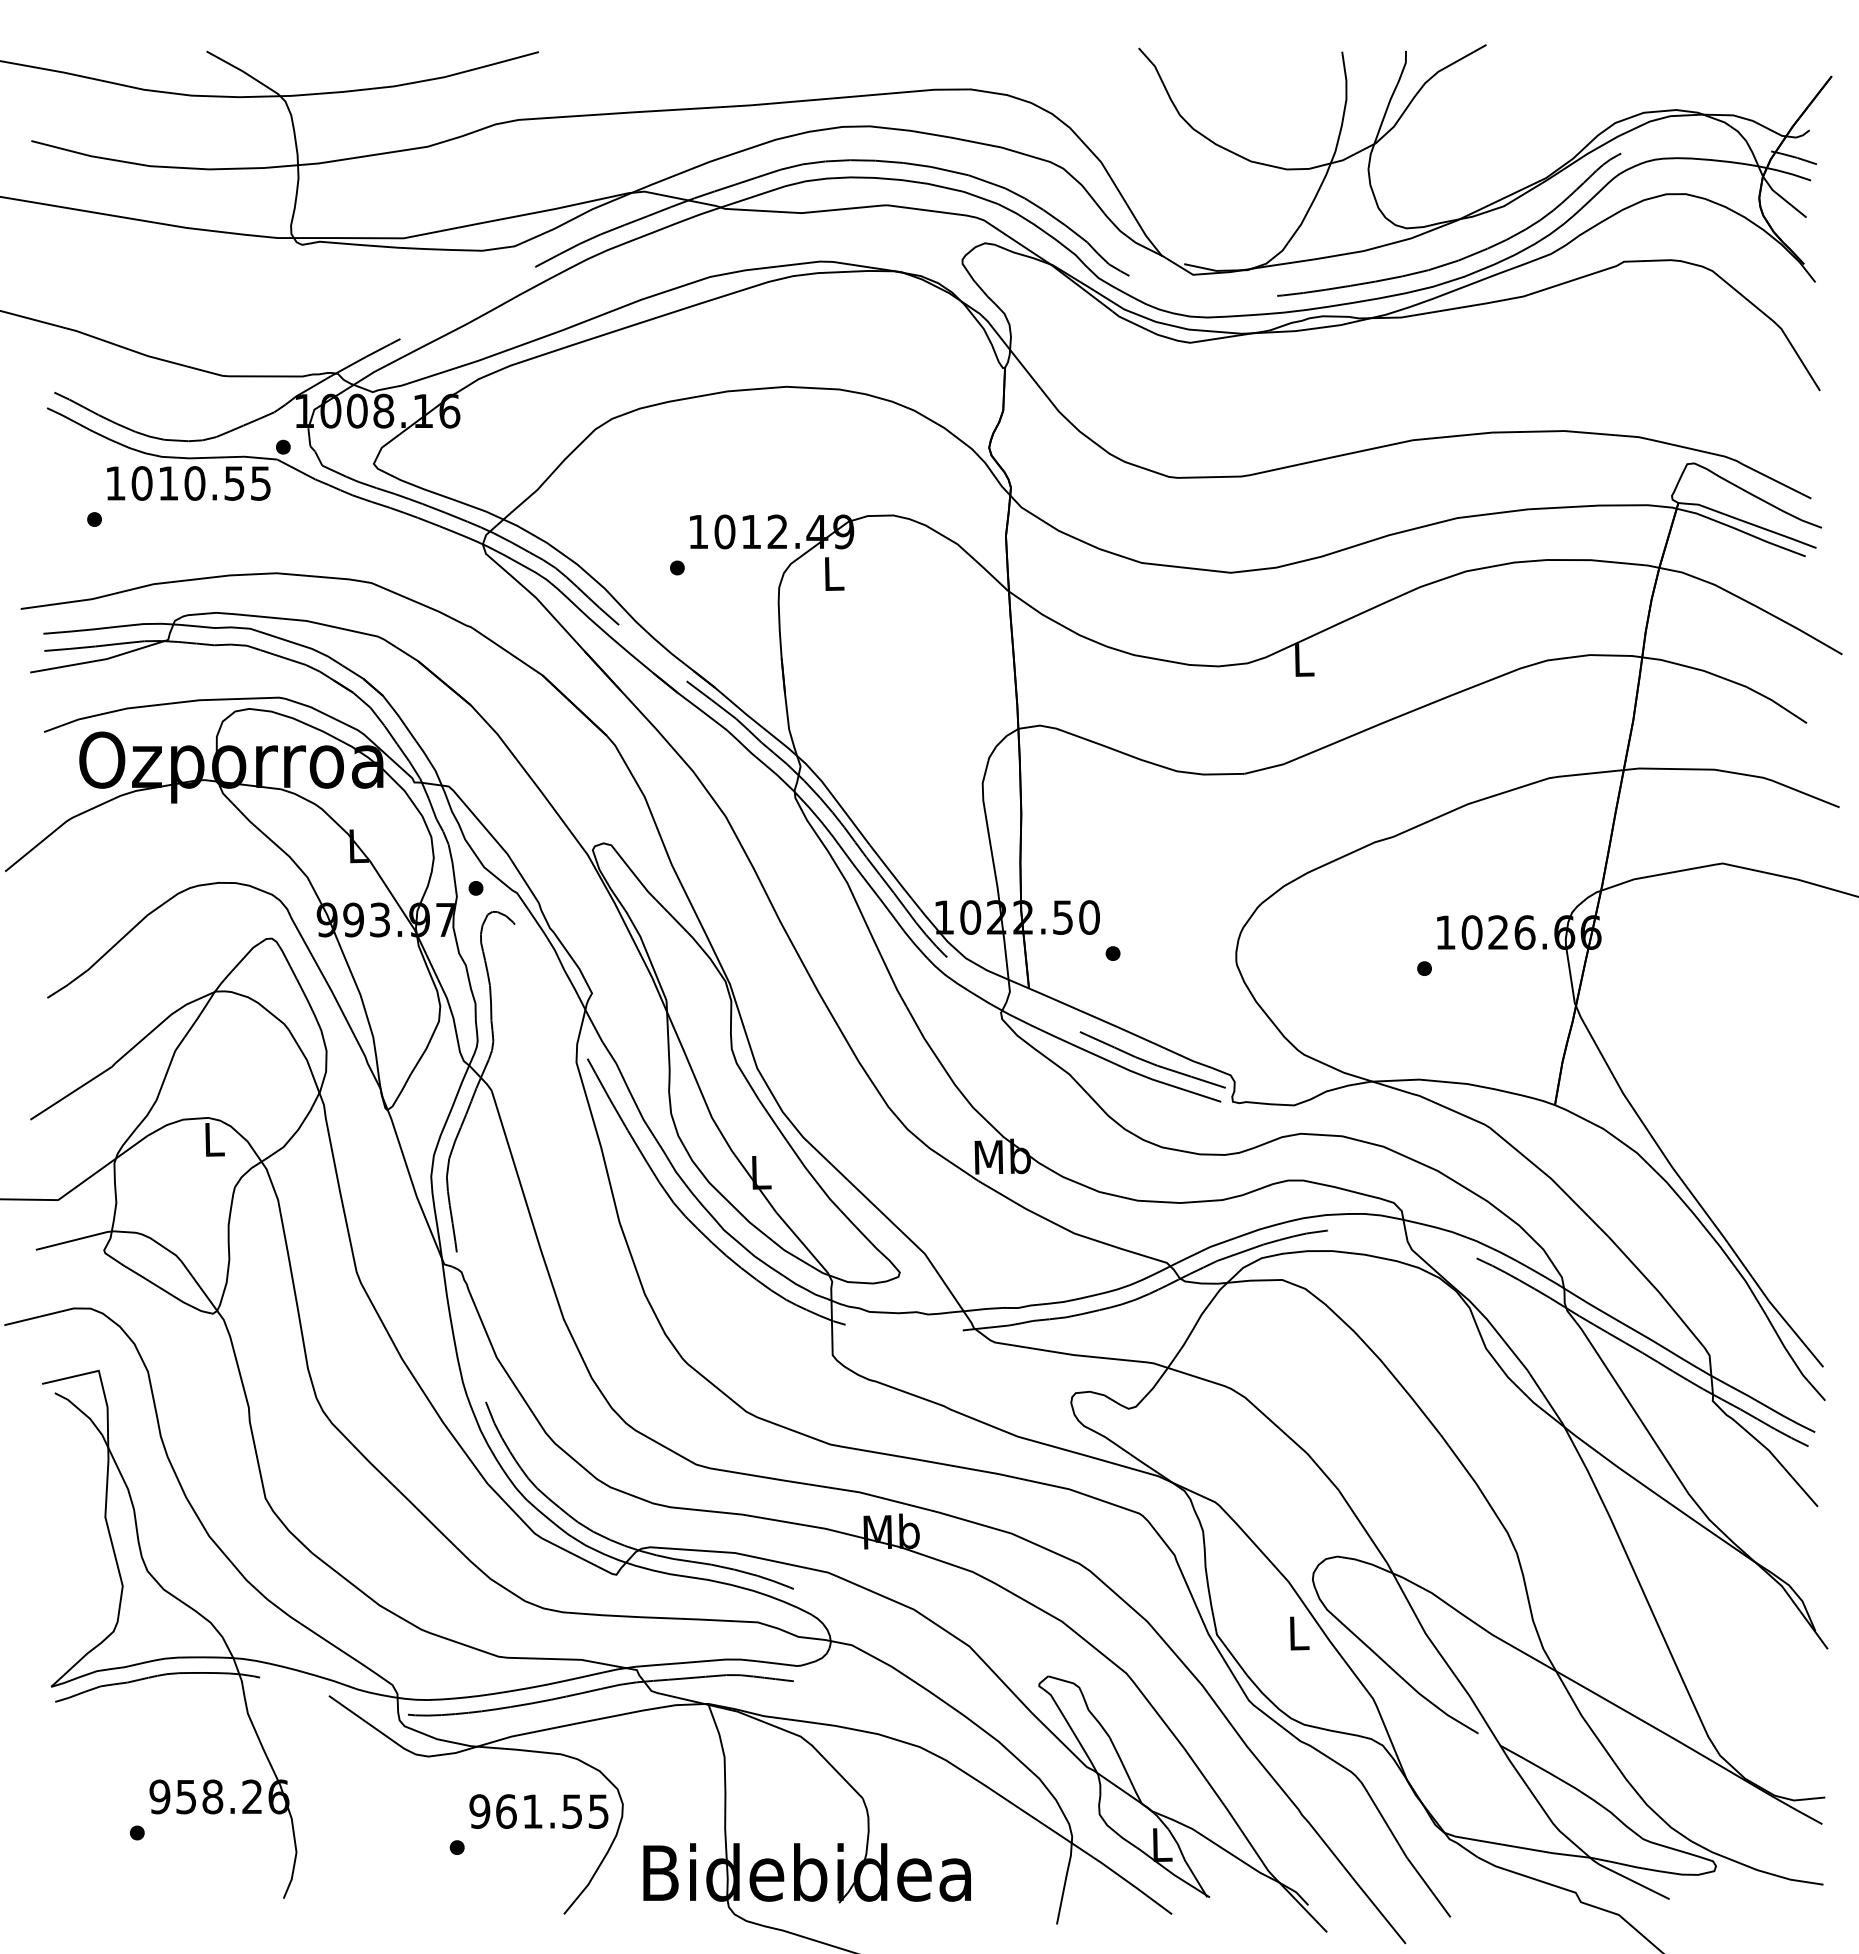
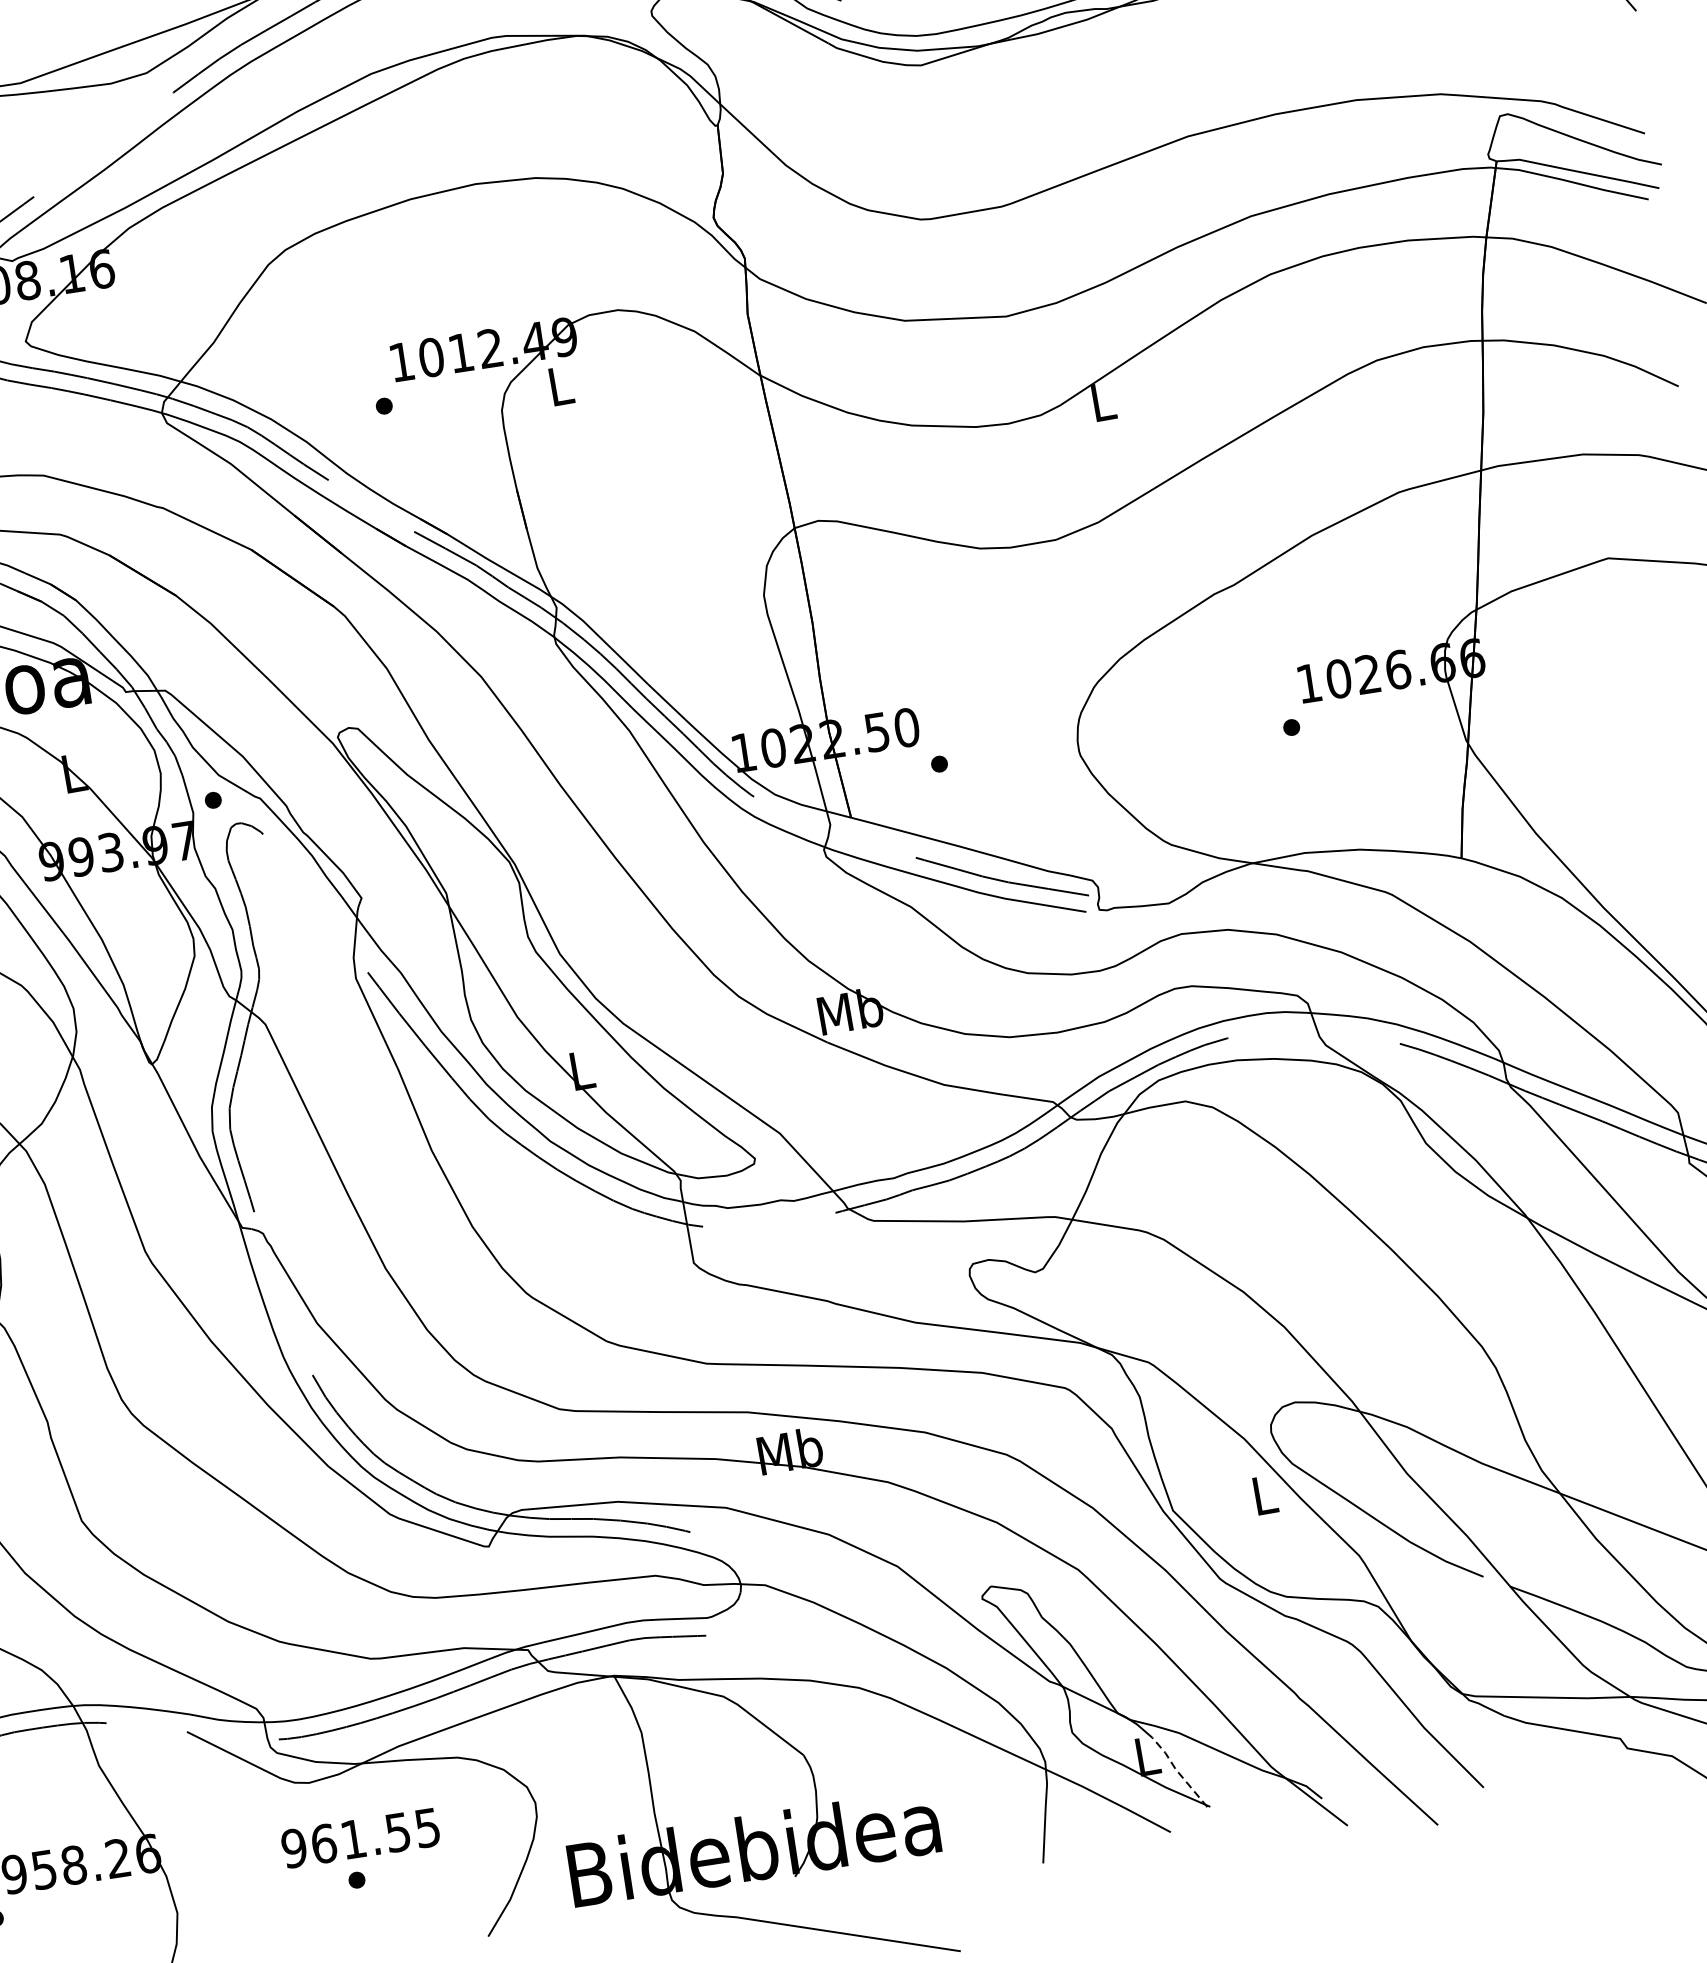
text: (538, 1811) -> (360, 1838), moved
line: (1186, 1862) -> (1178, 1771), solid -> dashed

